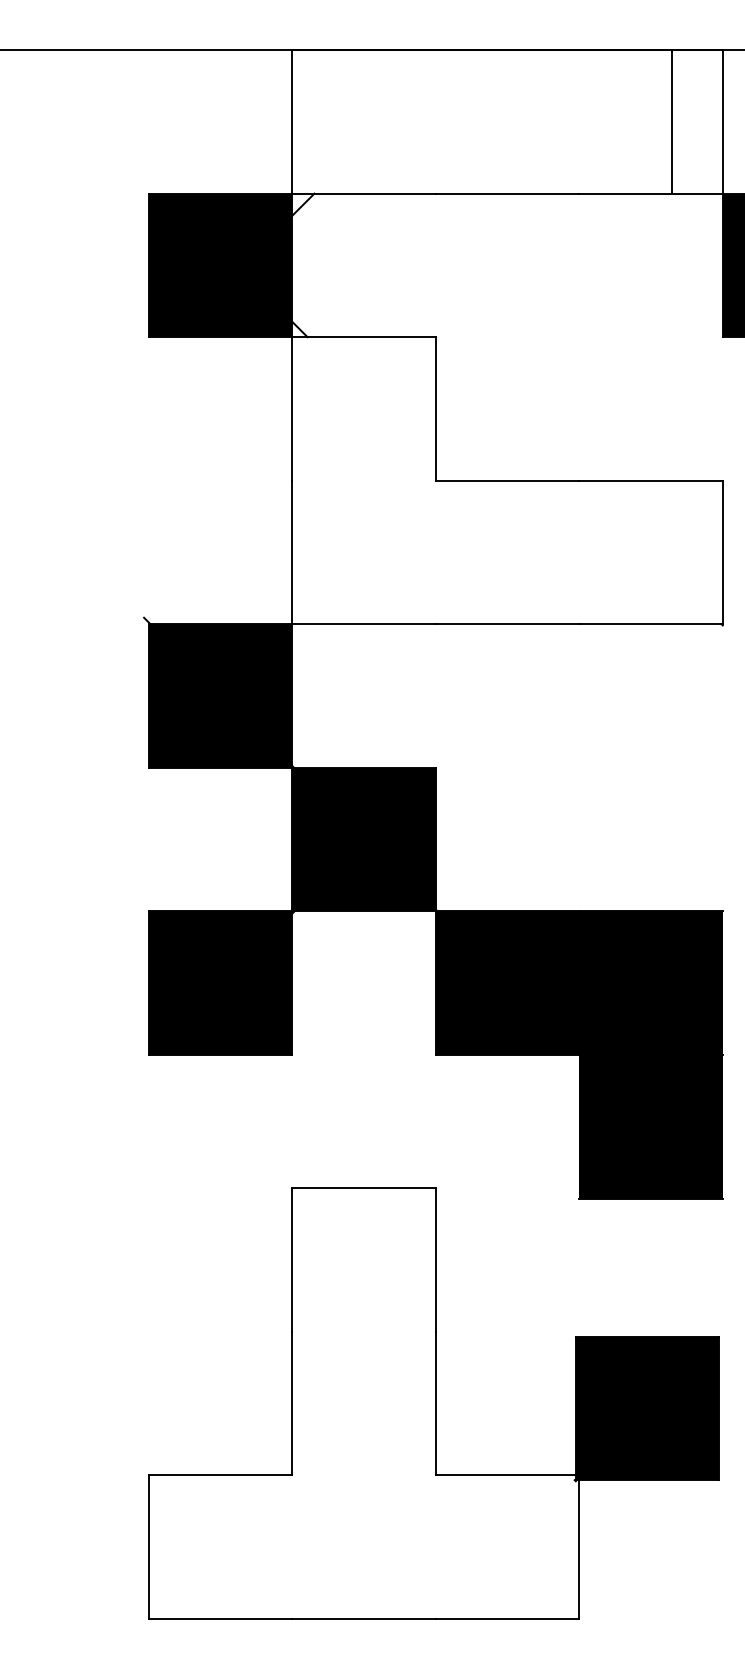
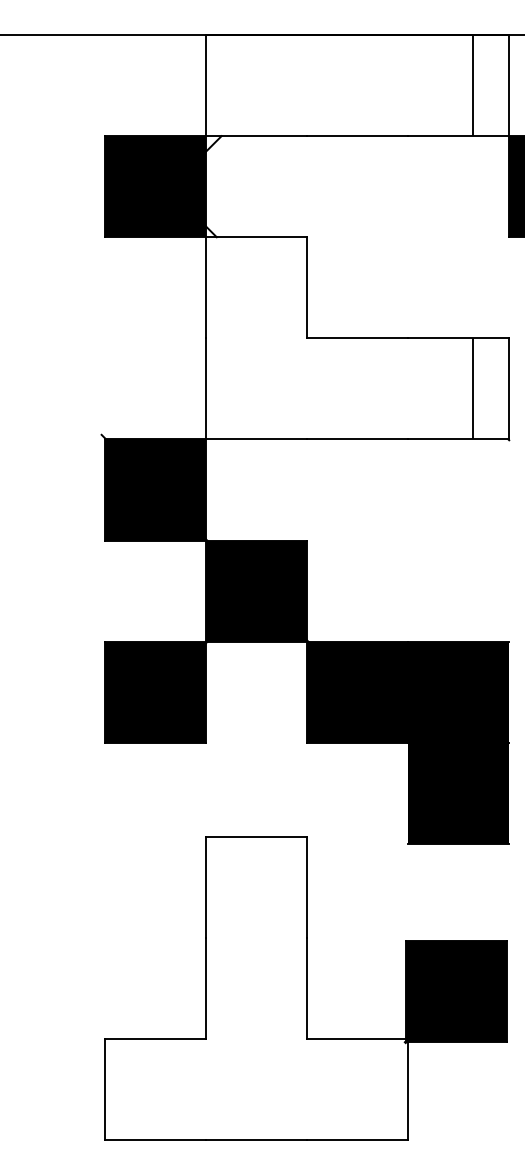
hatch: (671, 552) -> (473, 388), added

